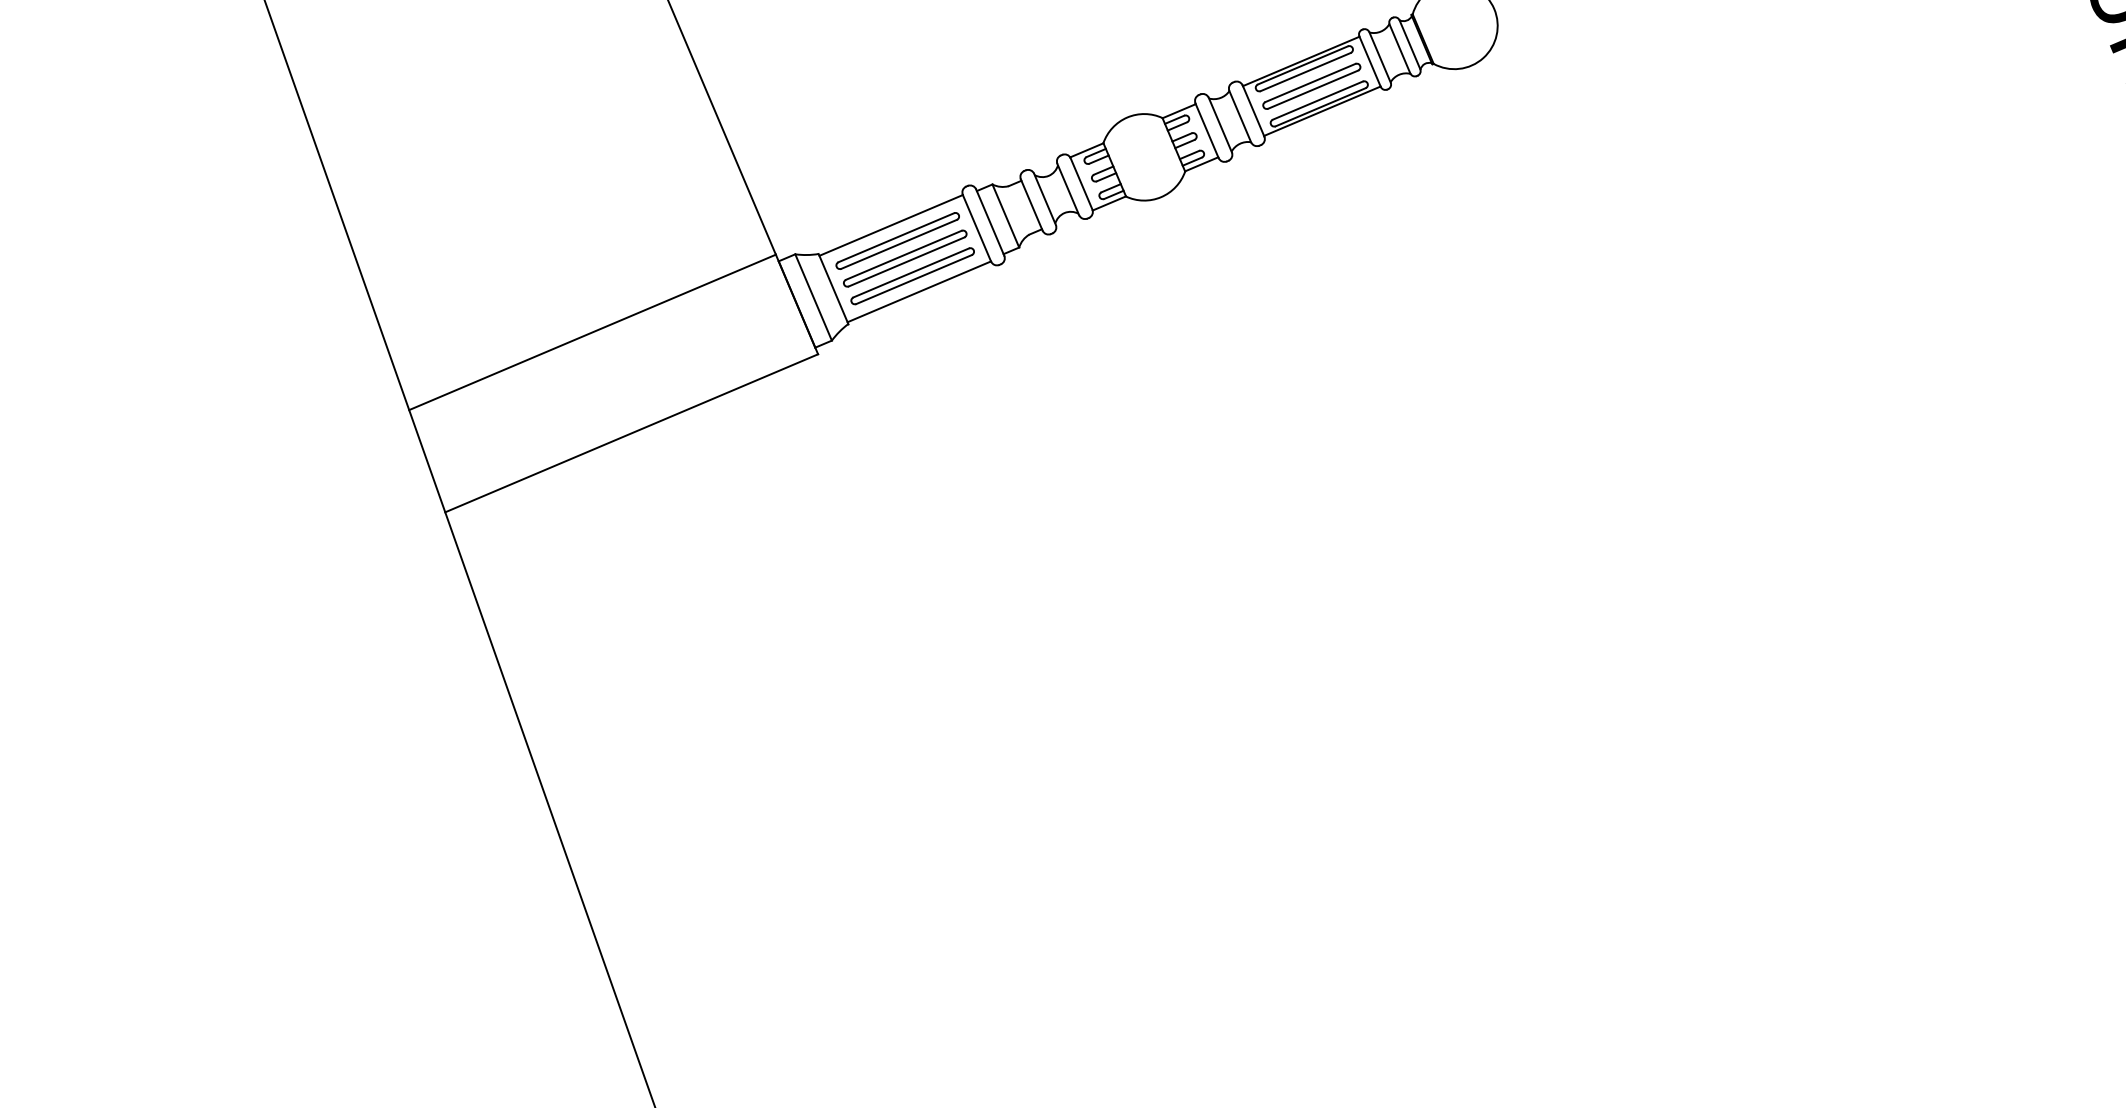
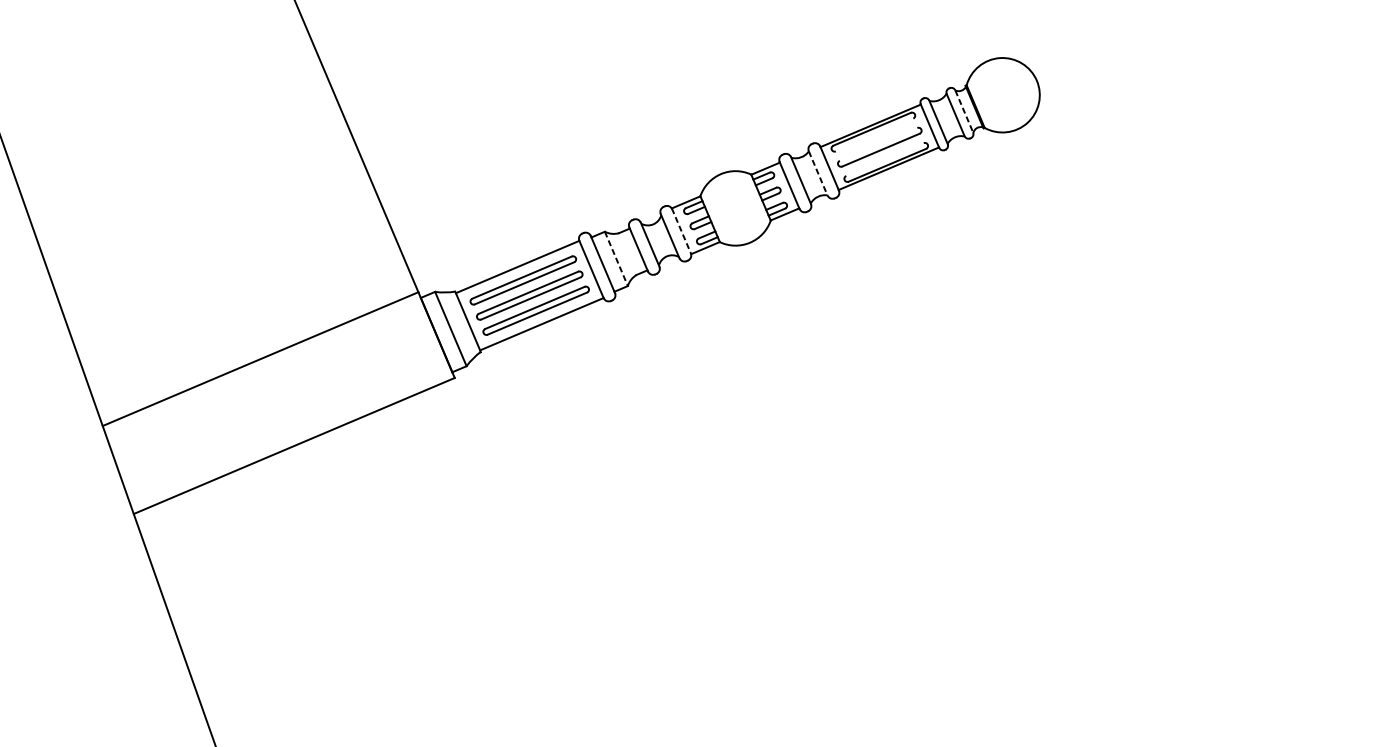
line: (1409, 44) -> (963, 111), solid -> dashed
line: (1305, 71) -> (874, 134), removed
line: (1310, 82) -> (878, 143), removed
line: (1317, 100) -> (884, 159), removed
line: (1240, 116) -> (818, 173), solid -> dashed
line: (1081, 183) -> (681, 230), solid -> dashed
line: (1006, 216) -> (616, 259), solid -> dashed

